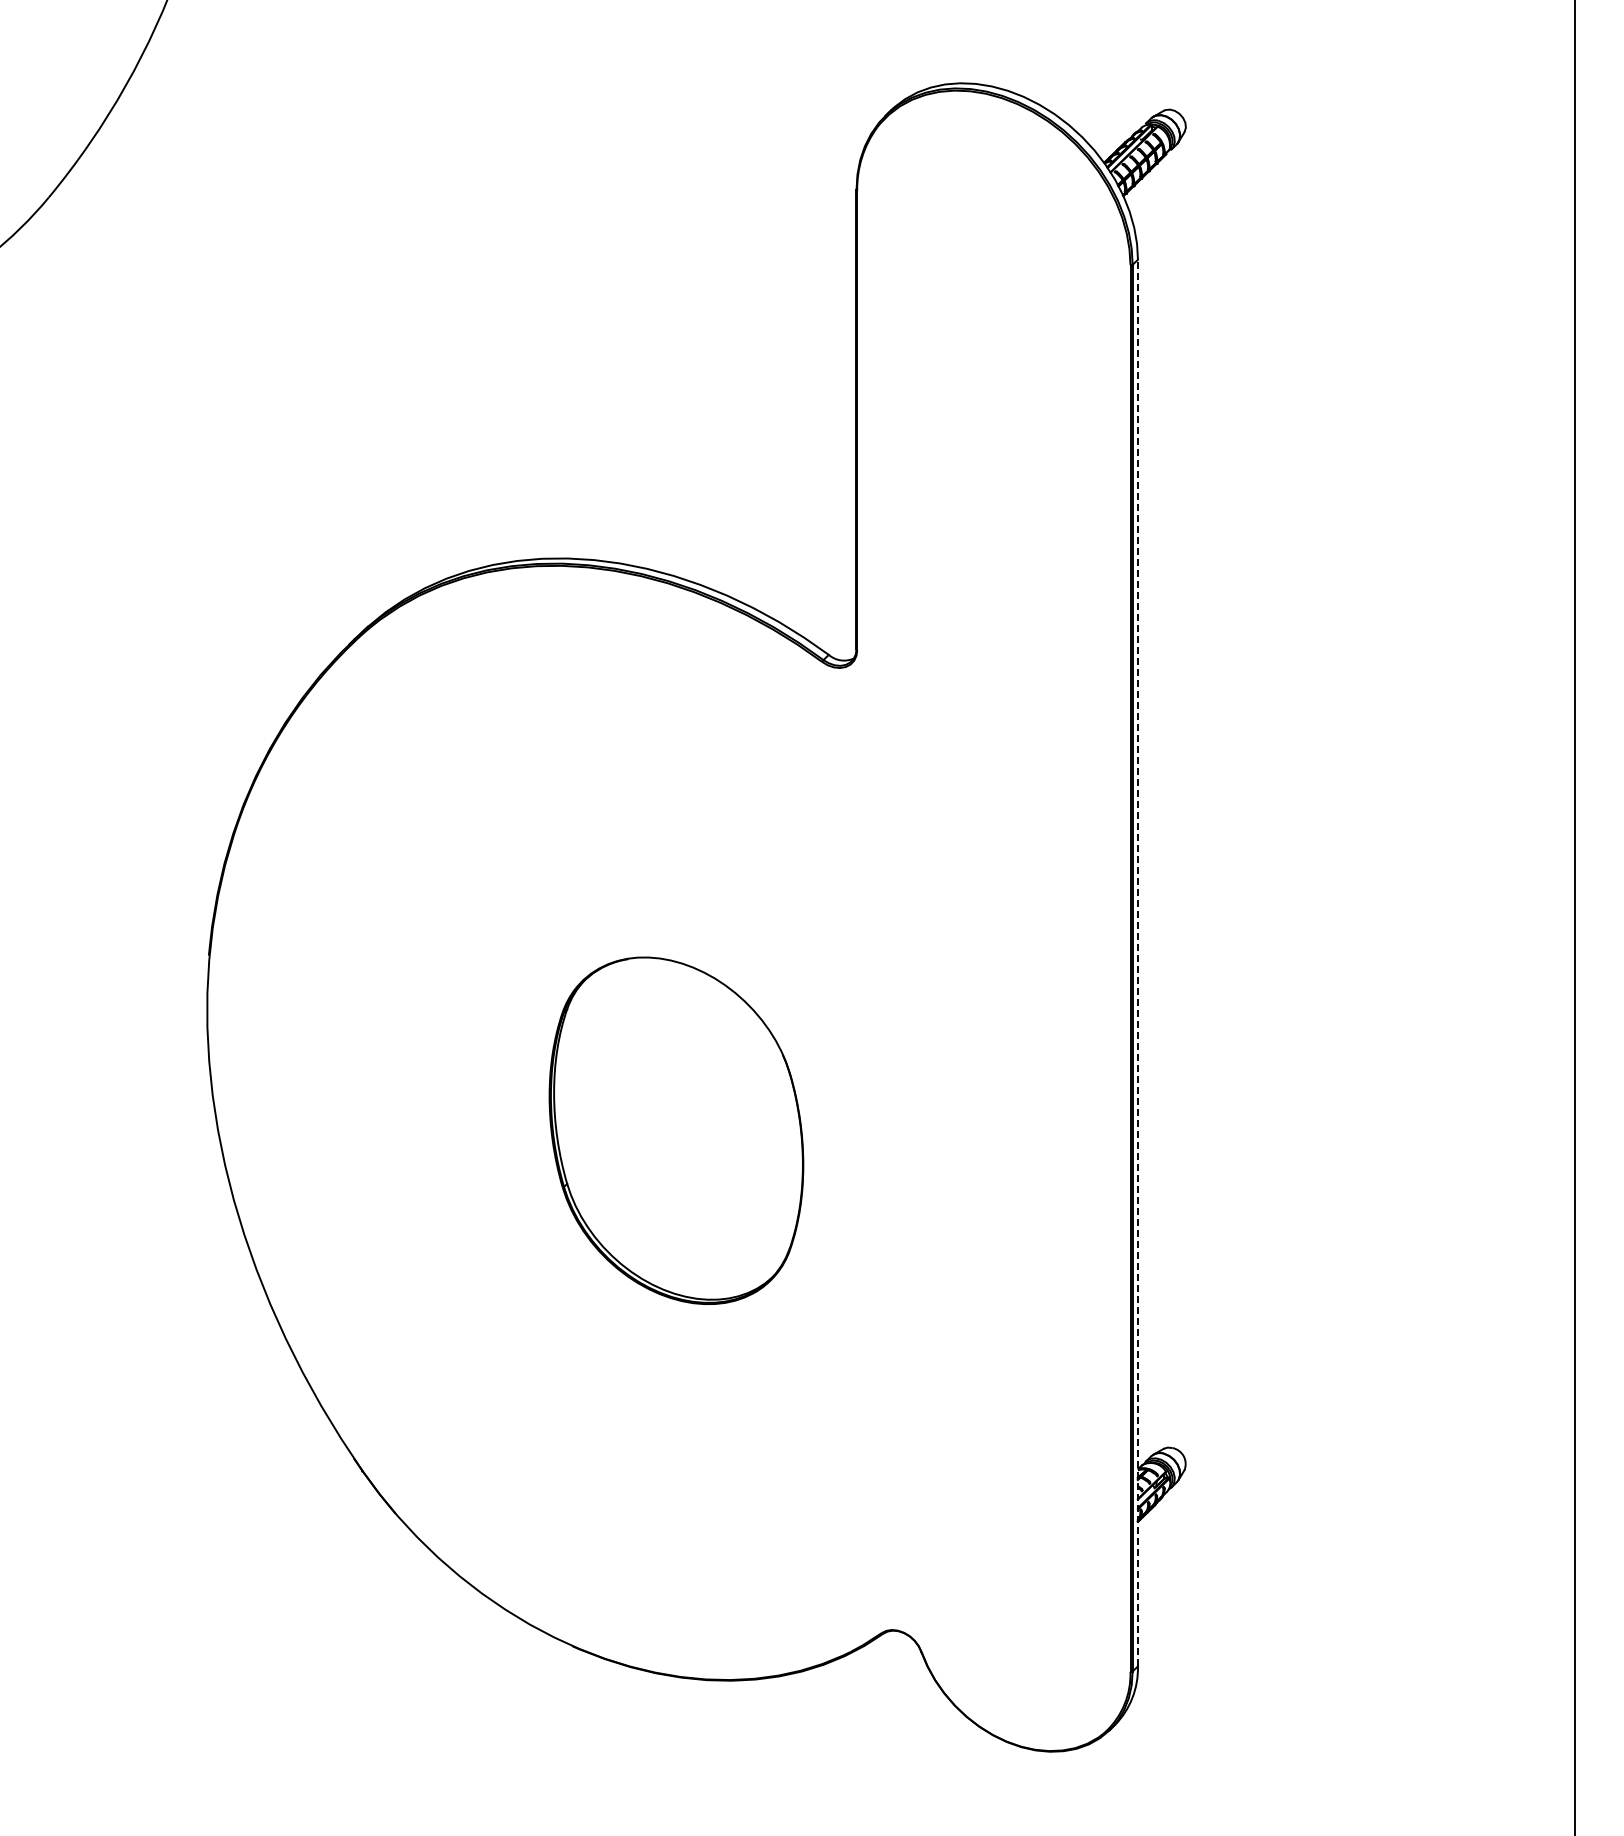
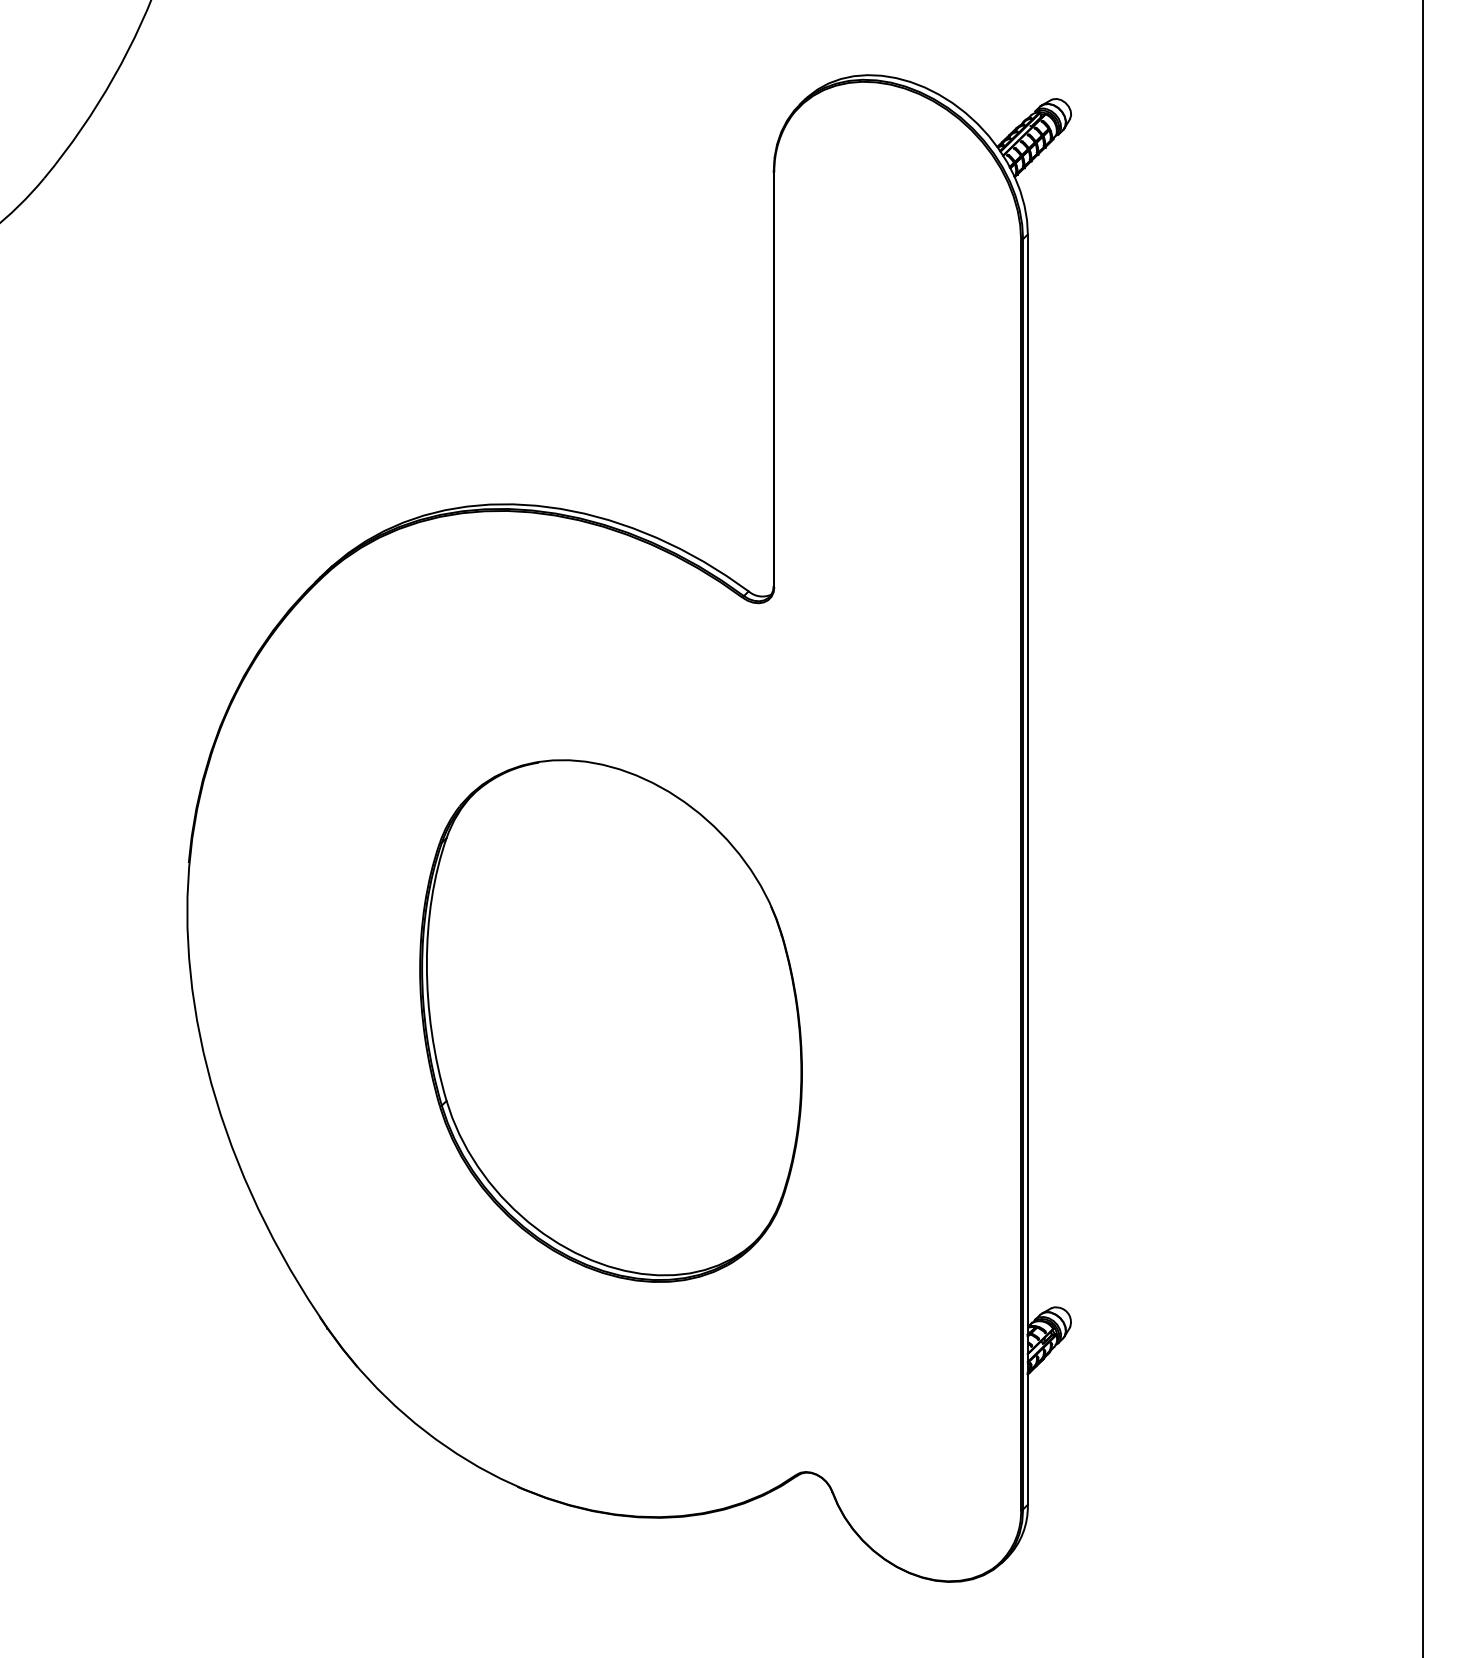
line: (1137, 962) -> (1027, 869), dashed -> solid
part: (676, 1130) -> (611, 1020), size x1.67

